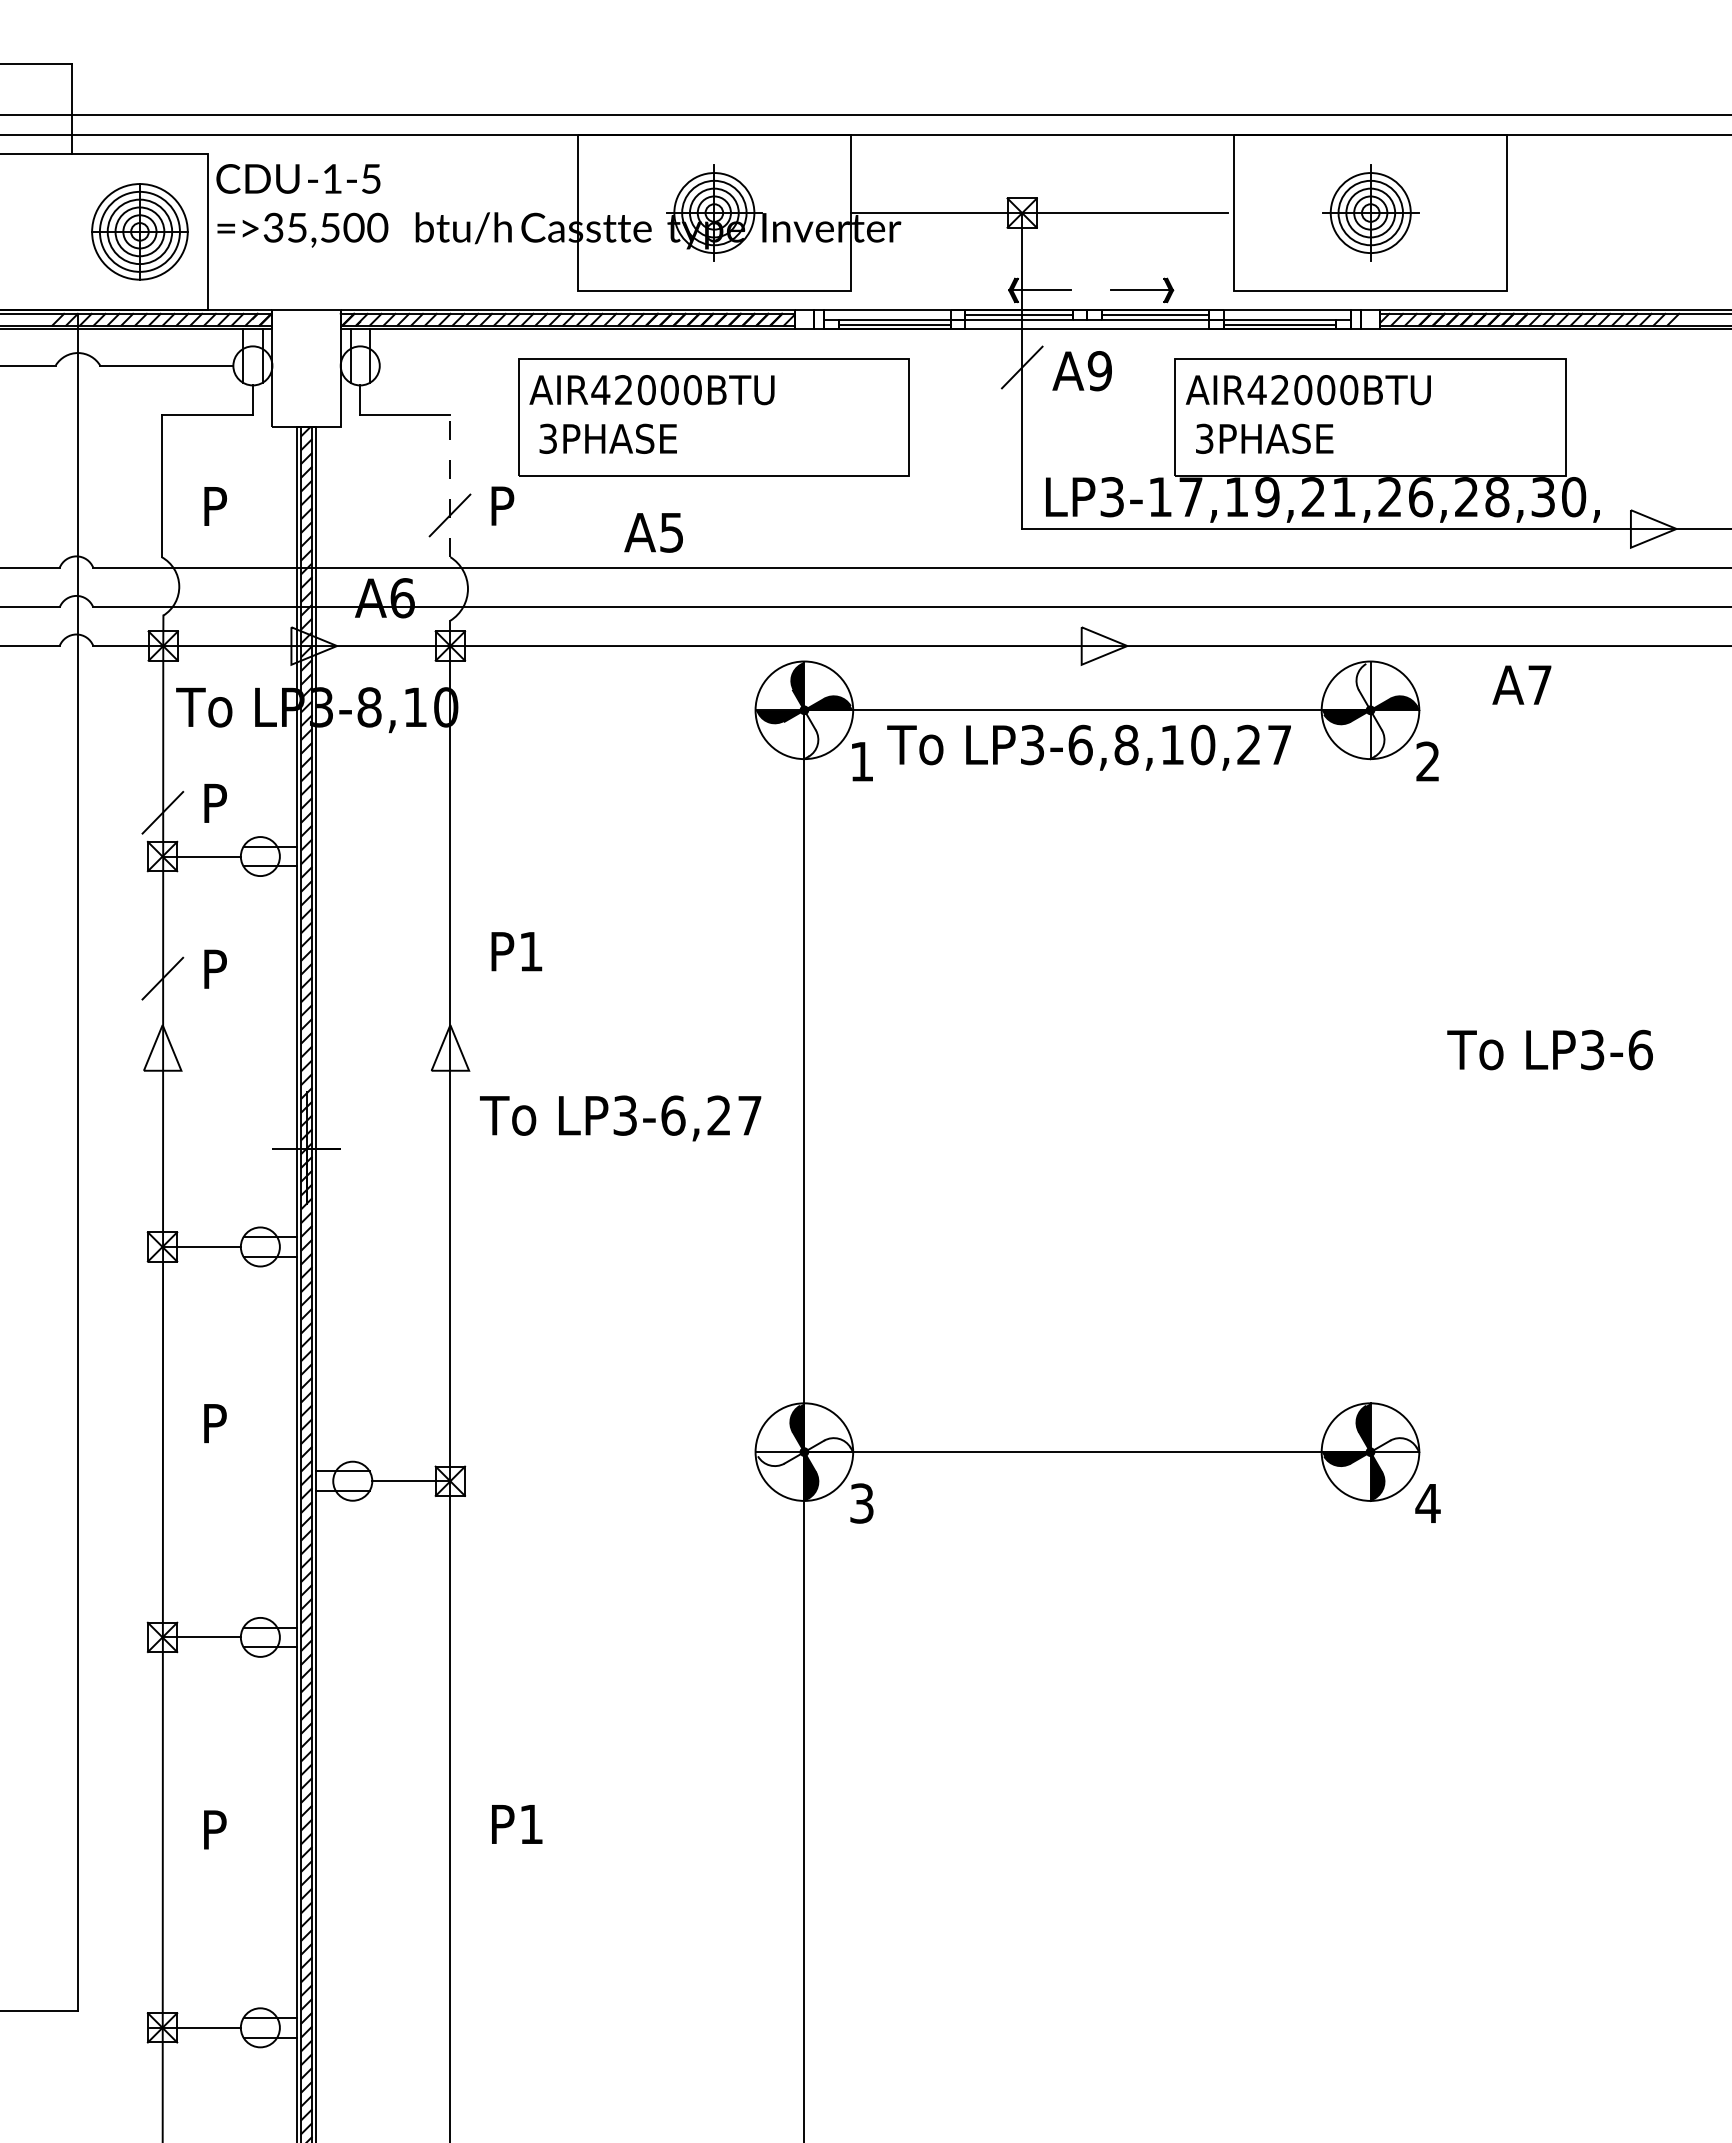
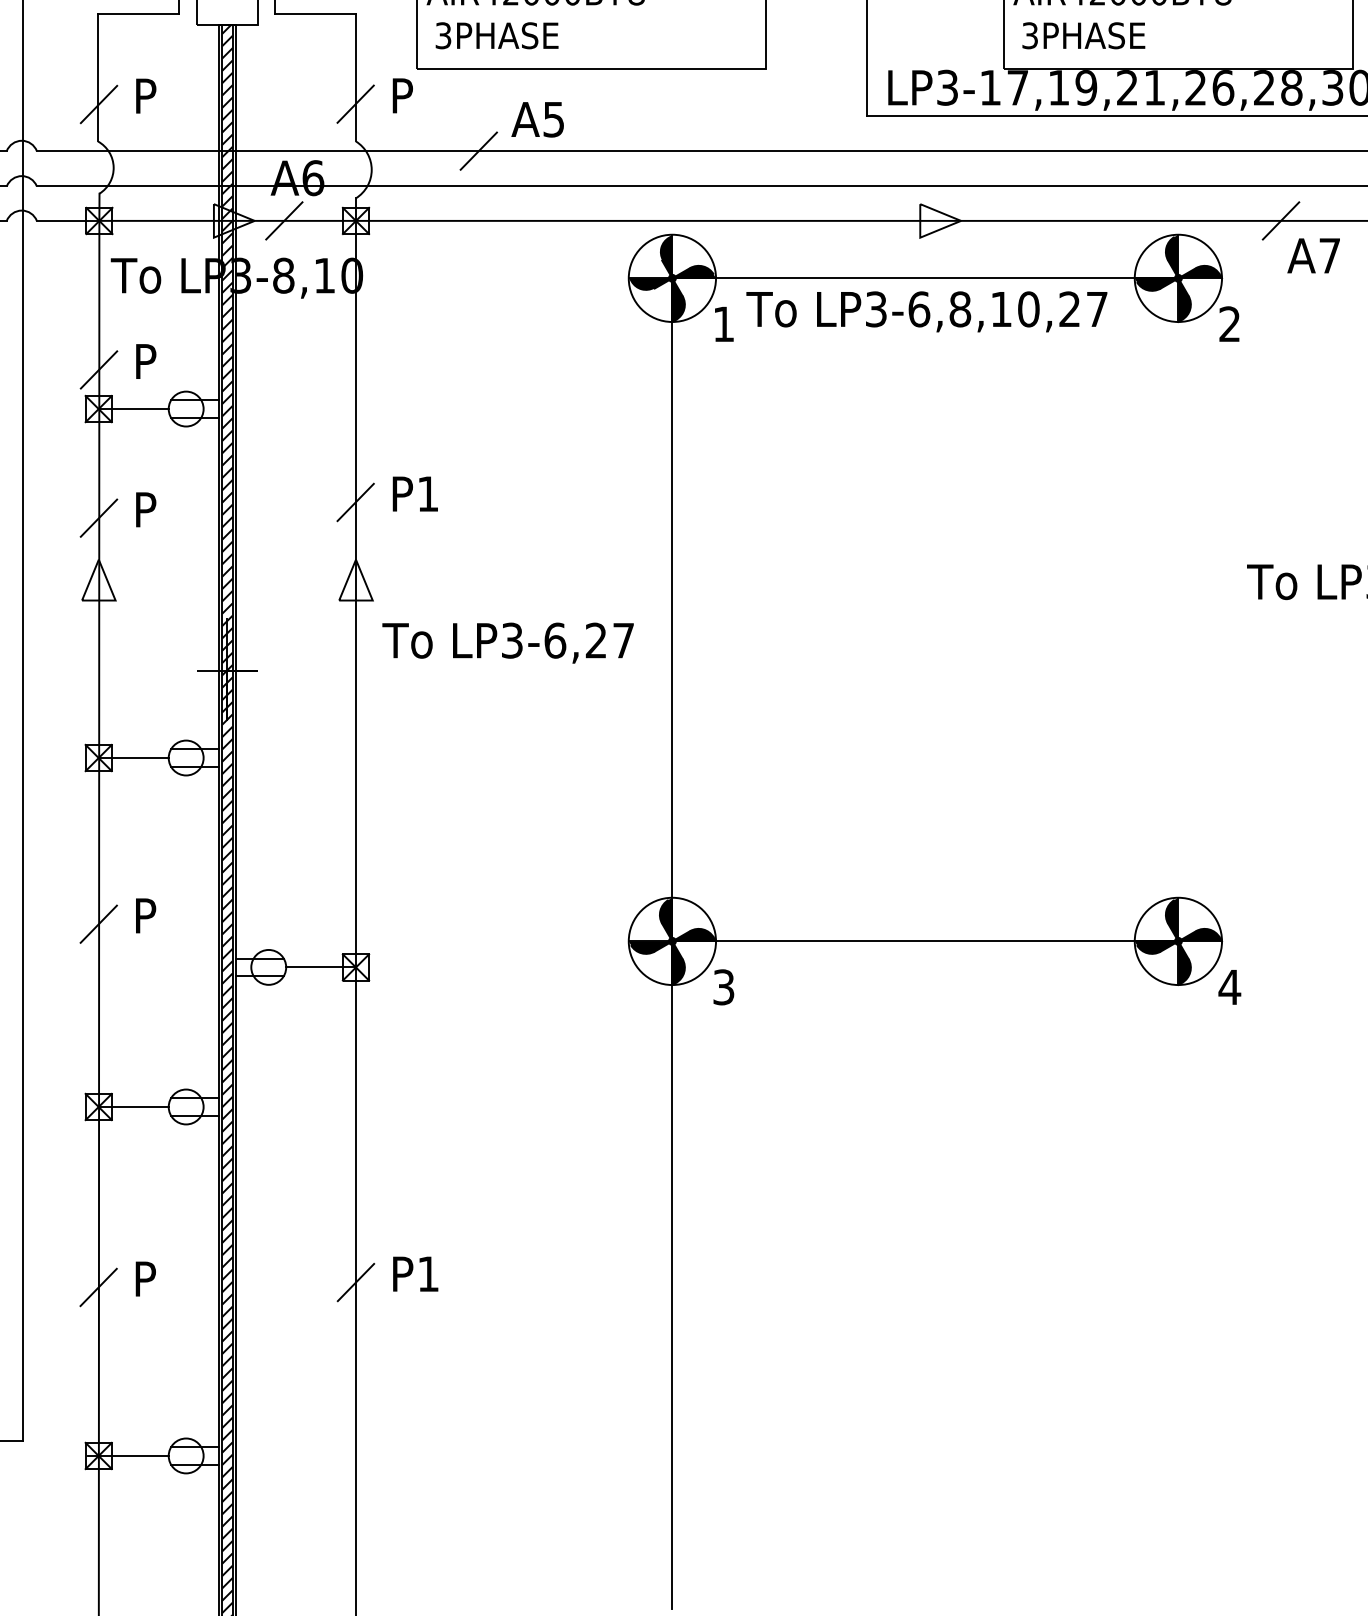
line: (450, 485) -> (356, 77), dashed -> solid
line: (162, 515) -> (98, 104), added
line: (587, 567) -> (478, 150), added
line: (369, 645) -> (283, 220), added
line: (1485, 645) -> (1281, 220), added
fill: (1363, 683) -> (1172, 254), added
fill: (811, 736) -> (678, 301), added
fill: (1377, 736) -> (1184, 301), added
line: (449, 960) -> (355, 501), added
line: (162, 1432) -> (98, 923), added
fill: (830, 1445) -> (695, 935), added
fill: (1396, 1445) -> (1201, 935), added
fill: (777, 1459) -> (648, 947), added
line: (450, 1833) -> (356, 1282), added
line: (162, 1839) -> (98, 1287), added

